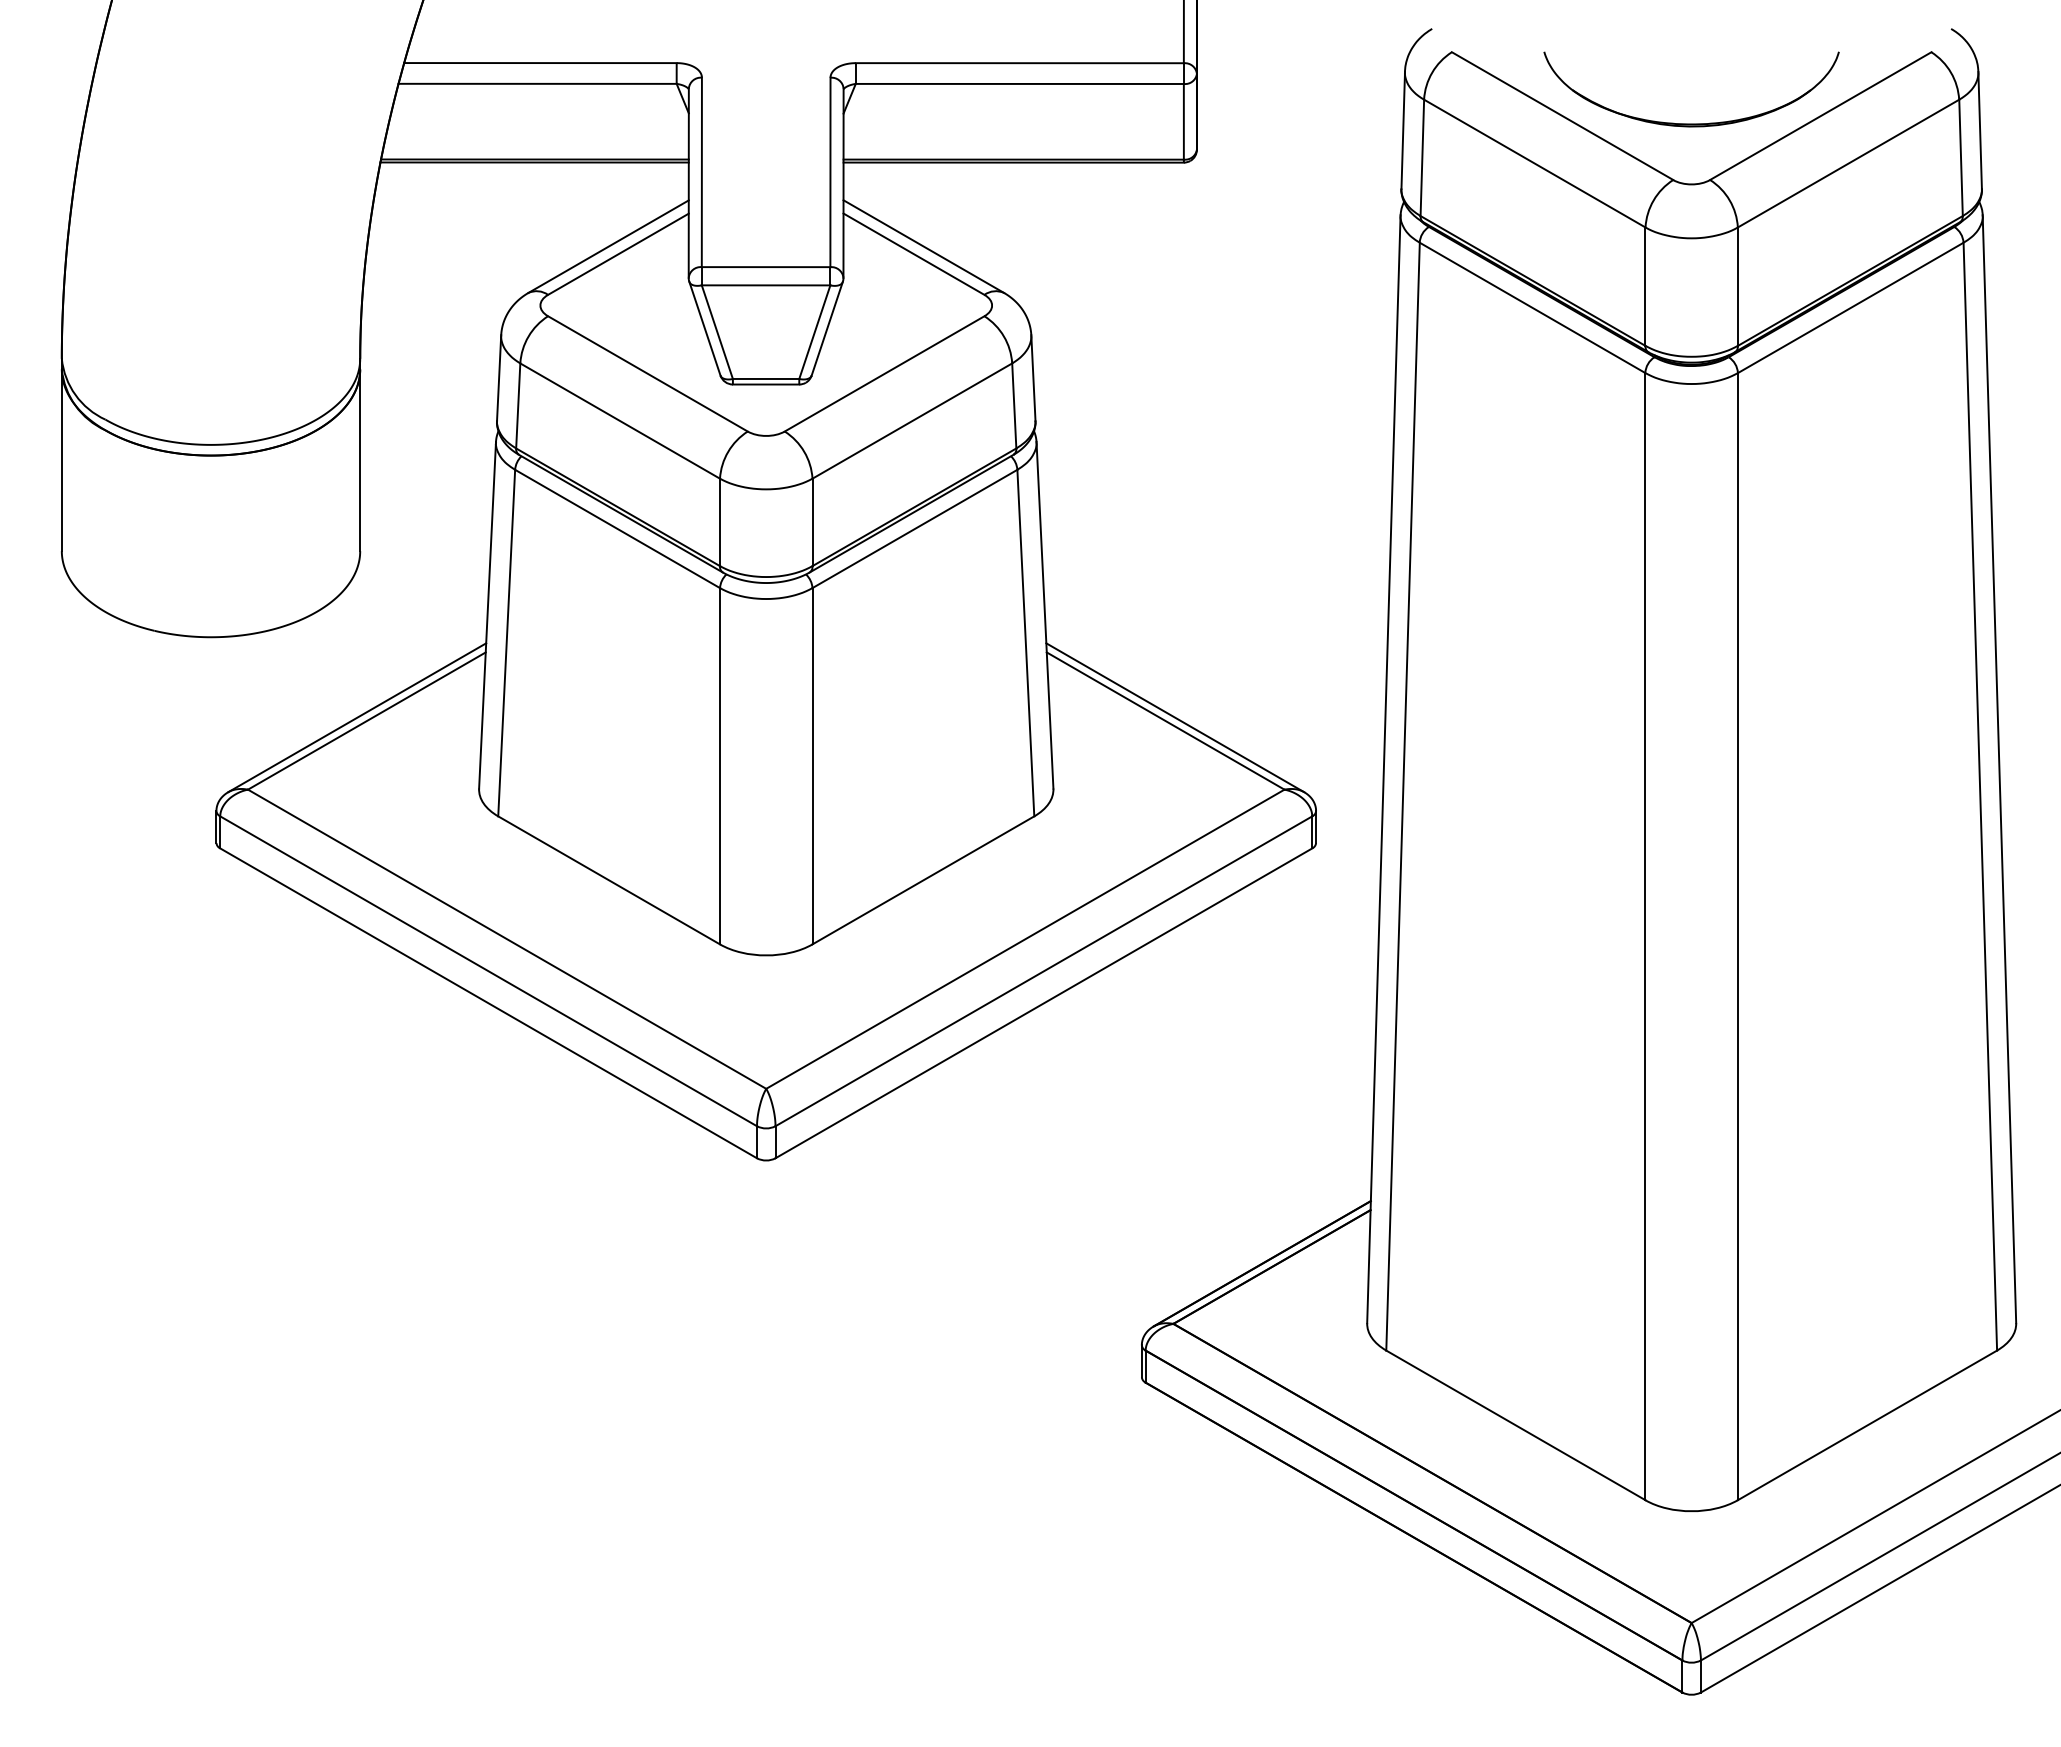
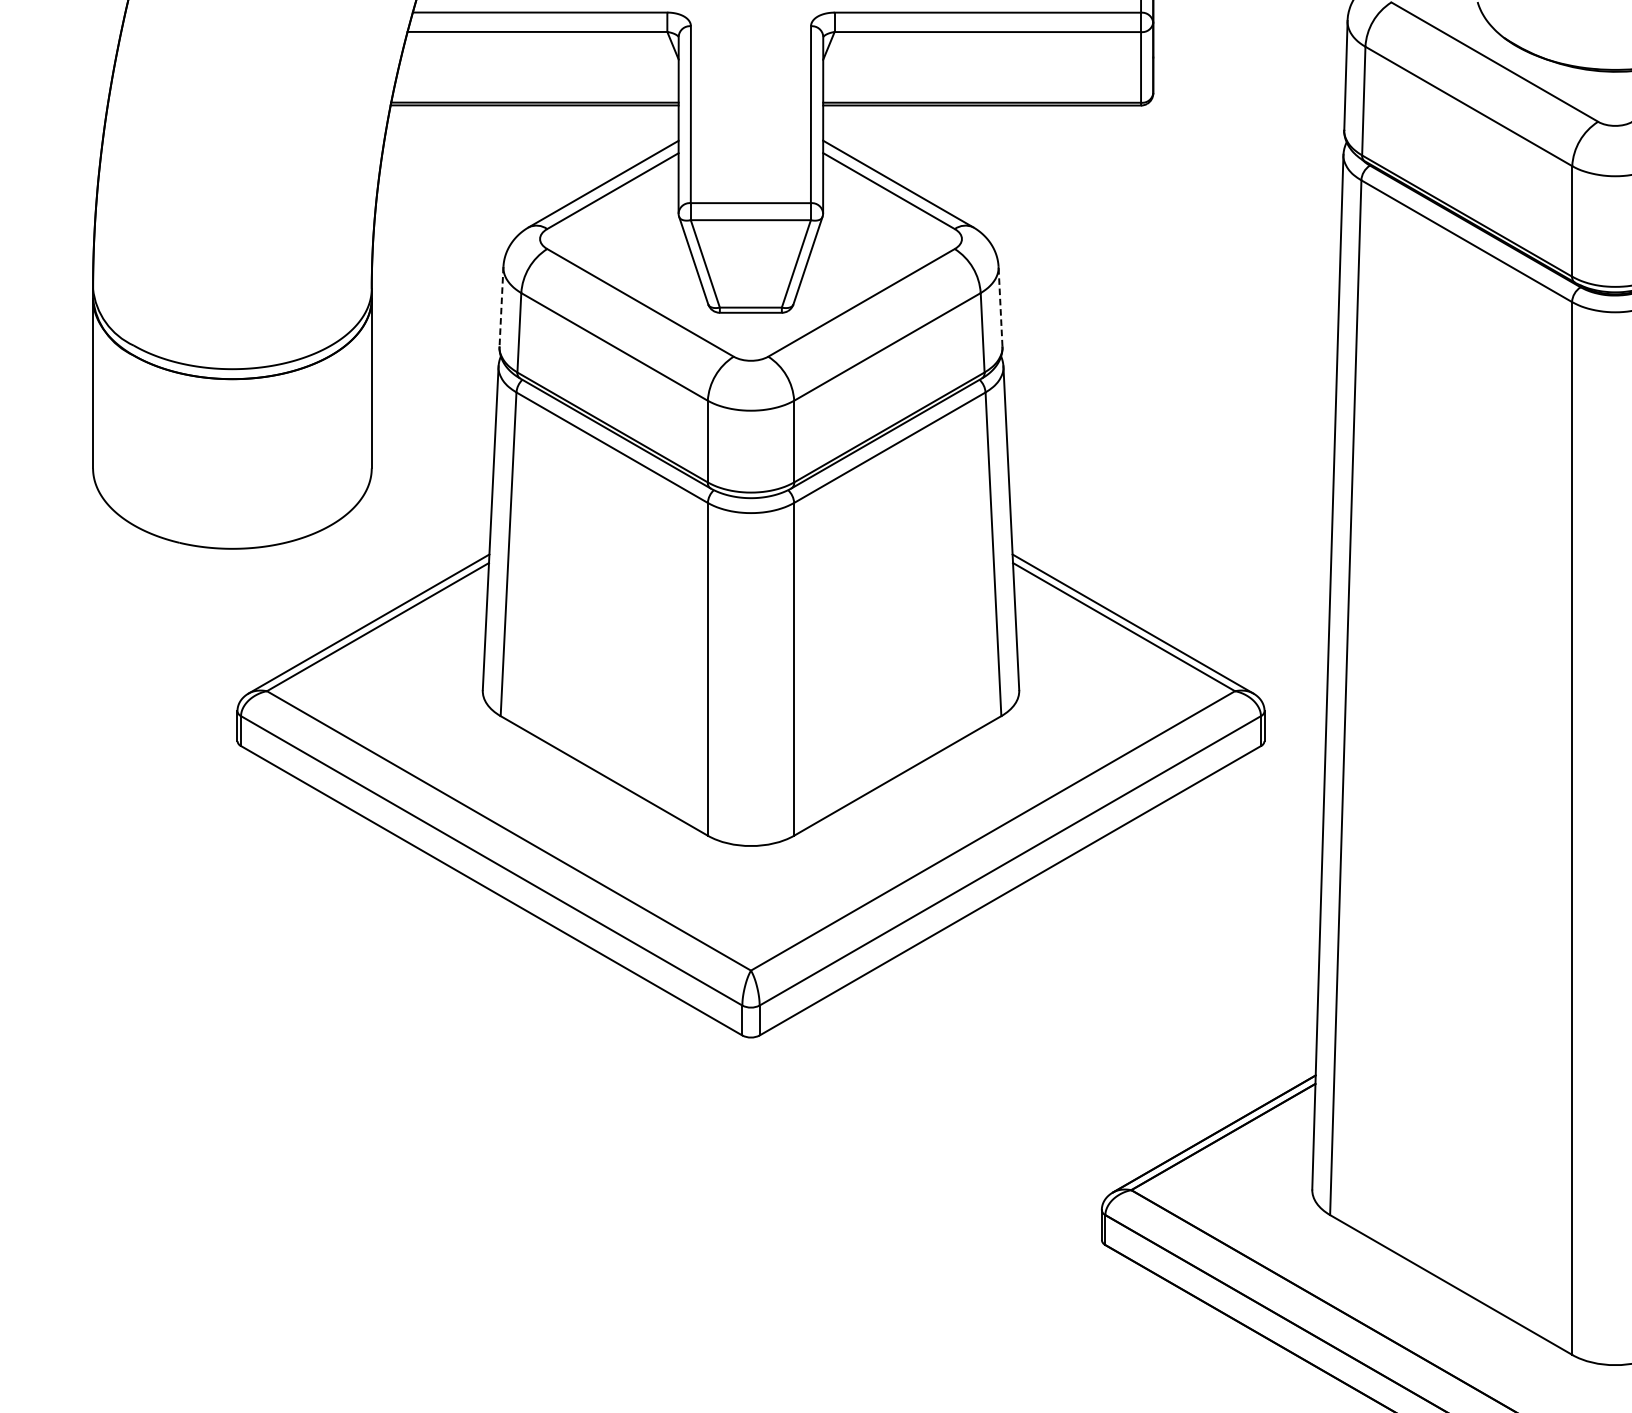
line: (499, 377) -> (501, 306), solid -> dashed
line: (1033, 377) -> (1000, 306), solid -> dashed

